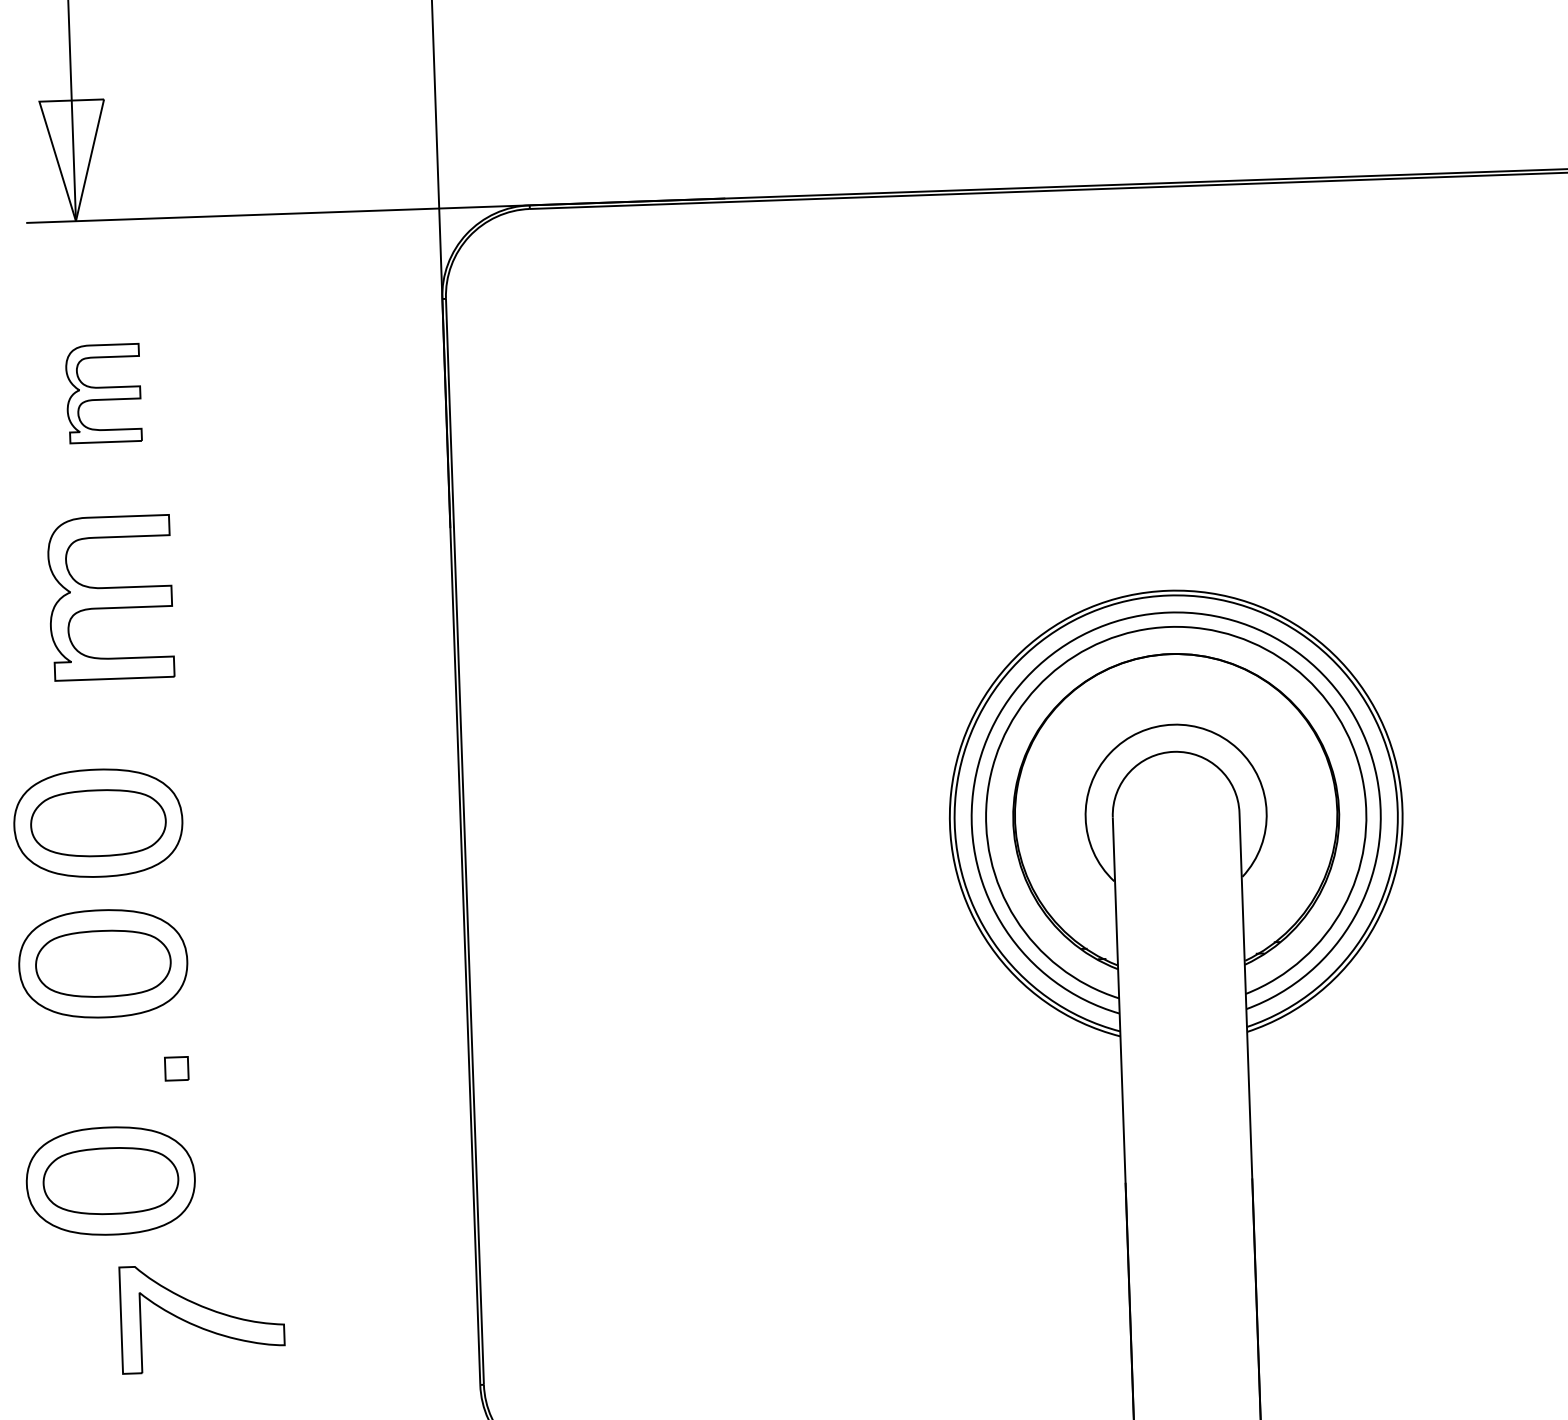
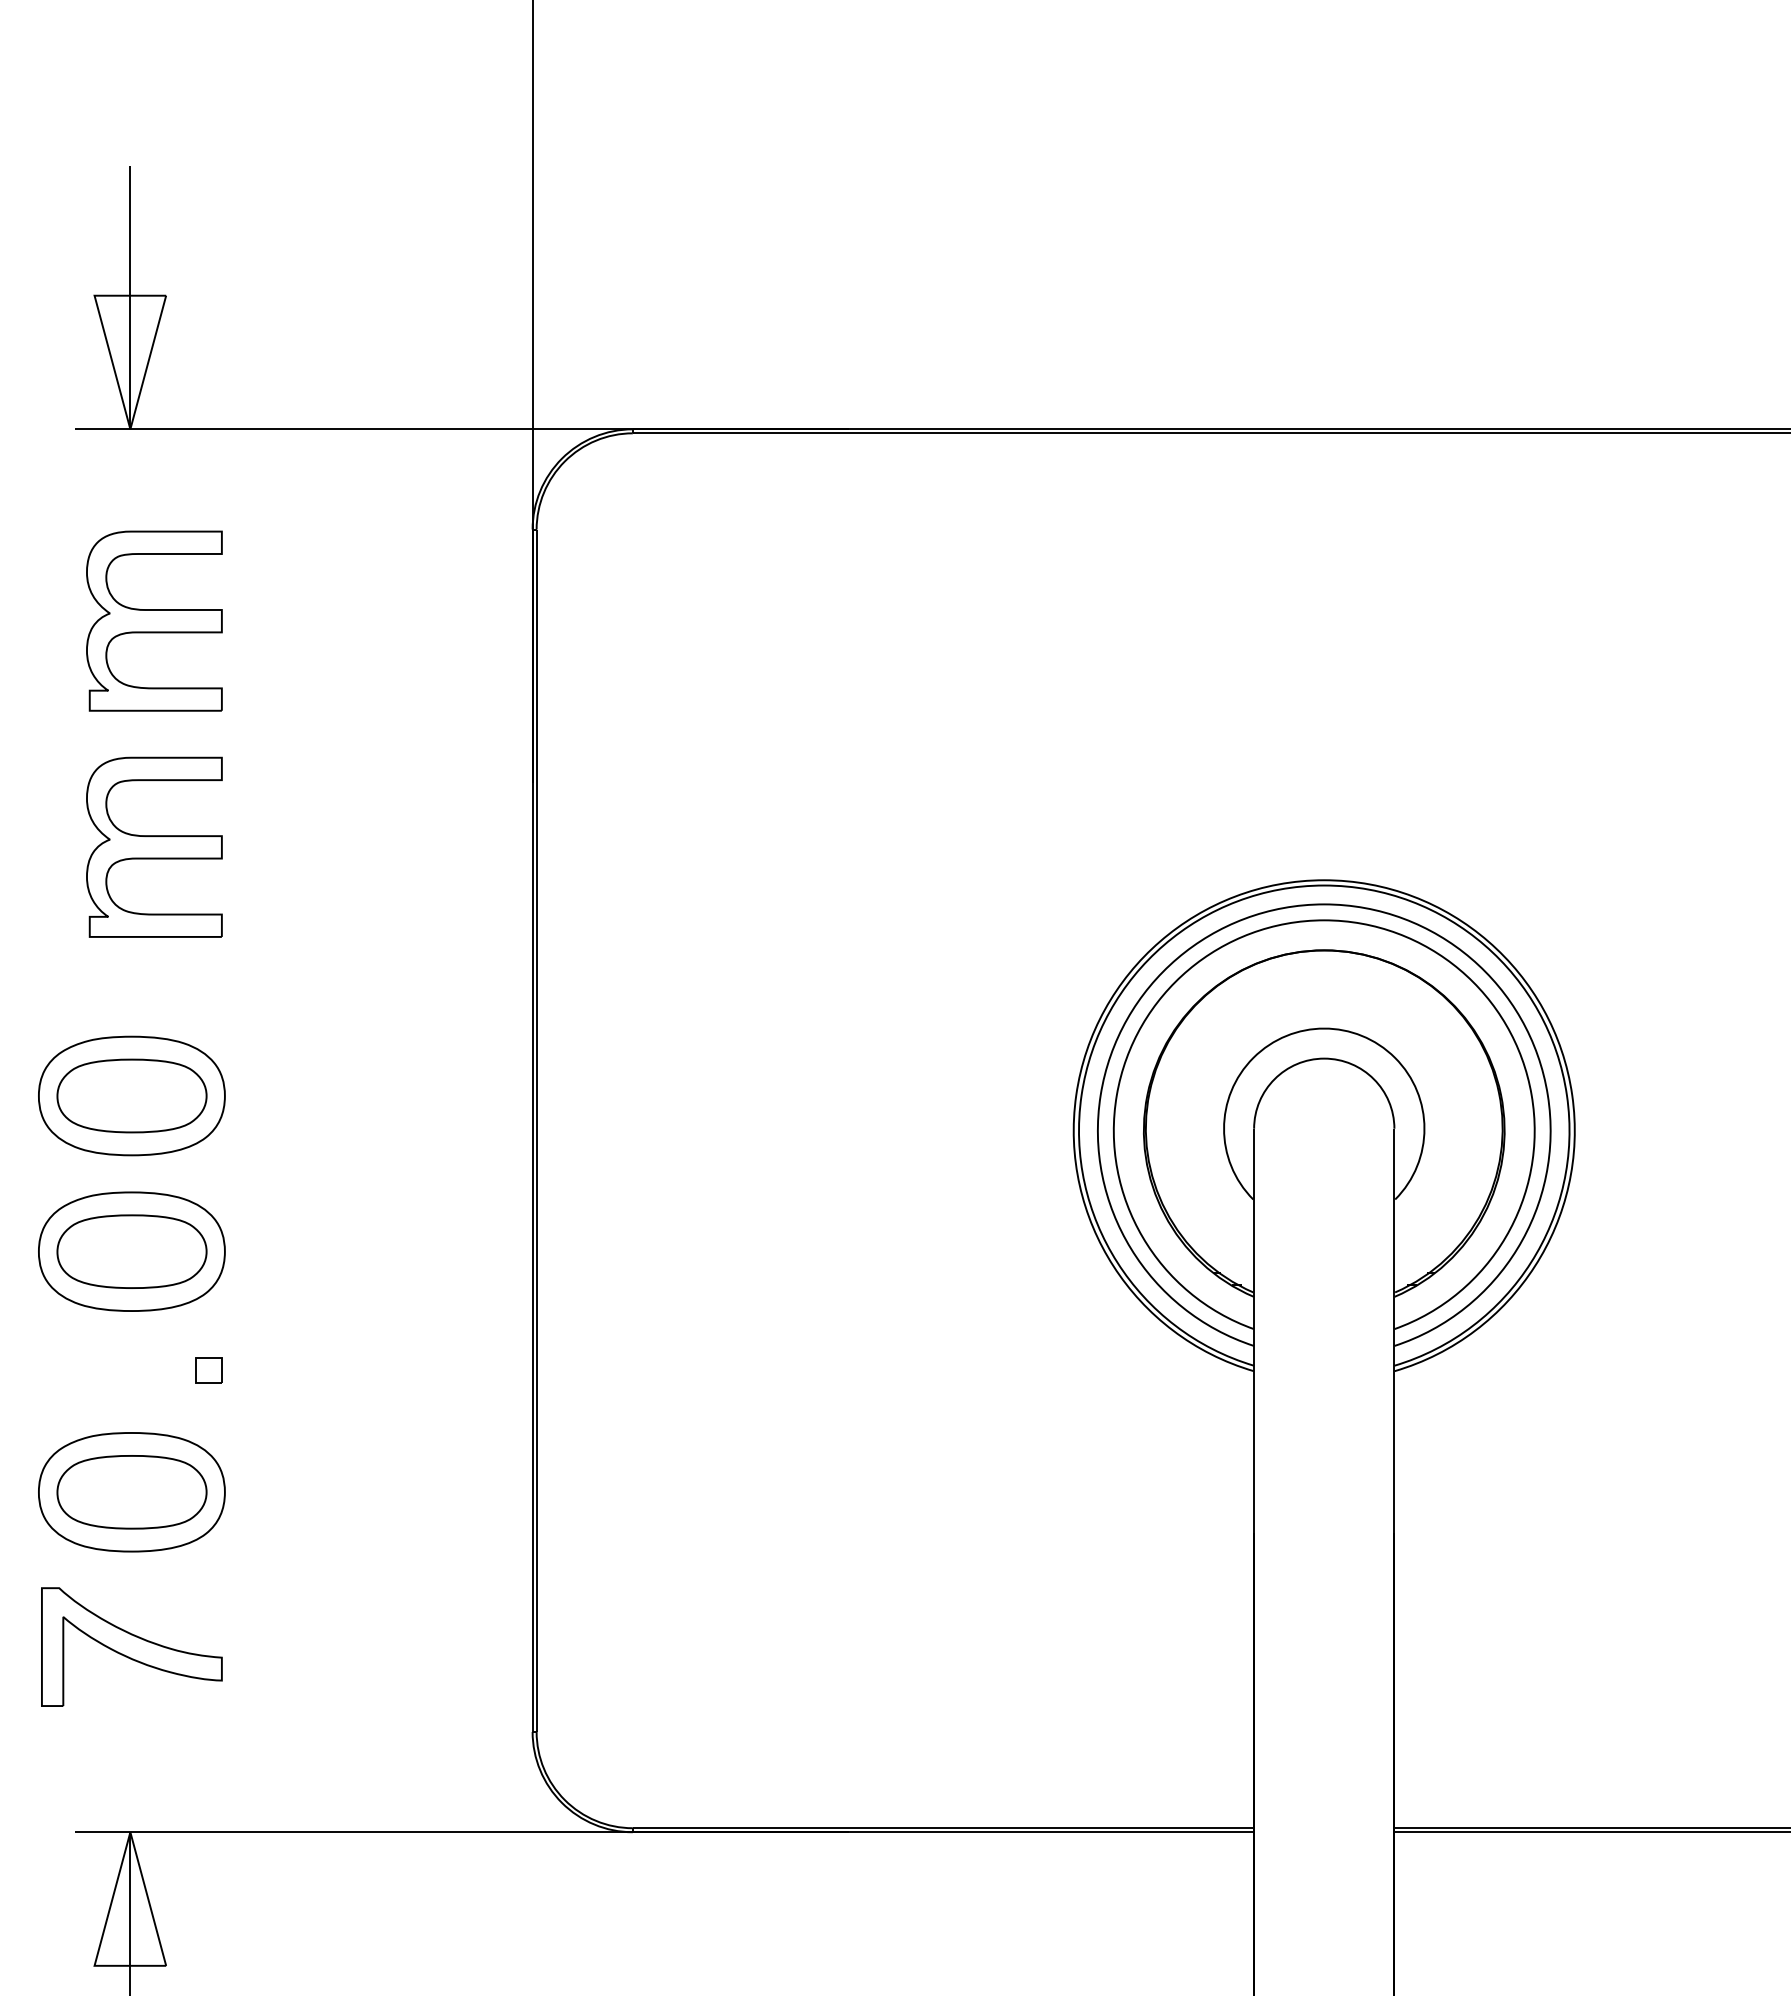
part: (103, 393) -> (154, 620), size x1.67
part: (202, 1317) -> (131, 1646), moved

